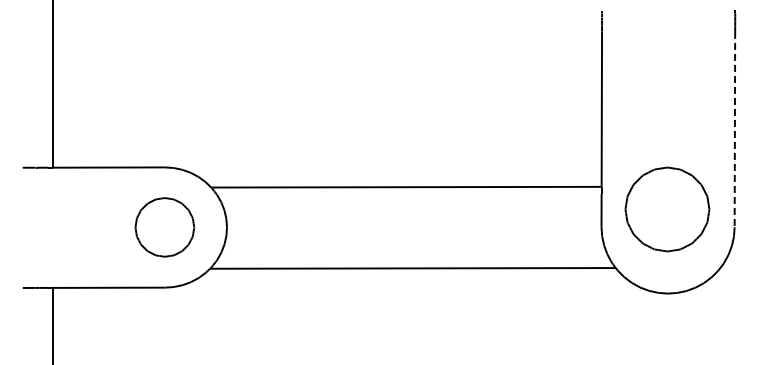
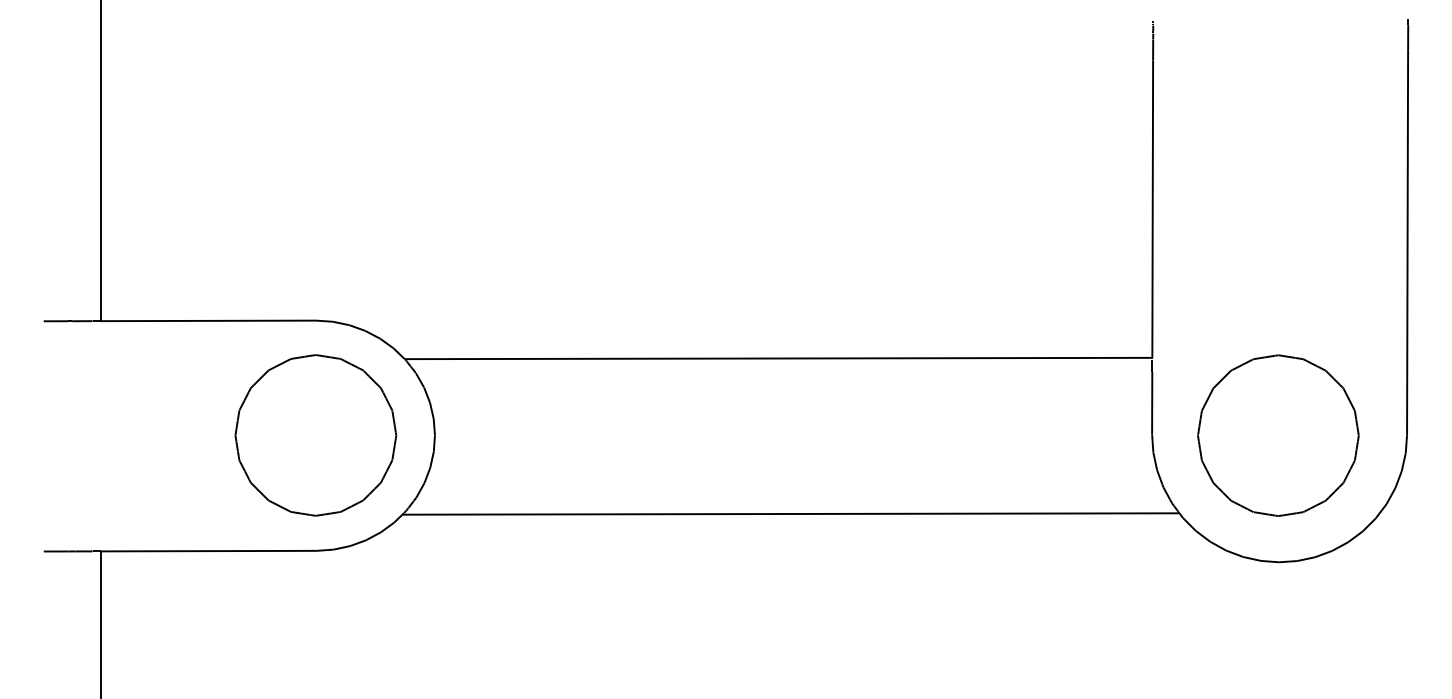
line: (734, 129) -> (1406, 248), dashed -> solid
part: (667, 209) -> (1278, 435), moved
part: (164, 227) -> (315, 435), size x1.43

